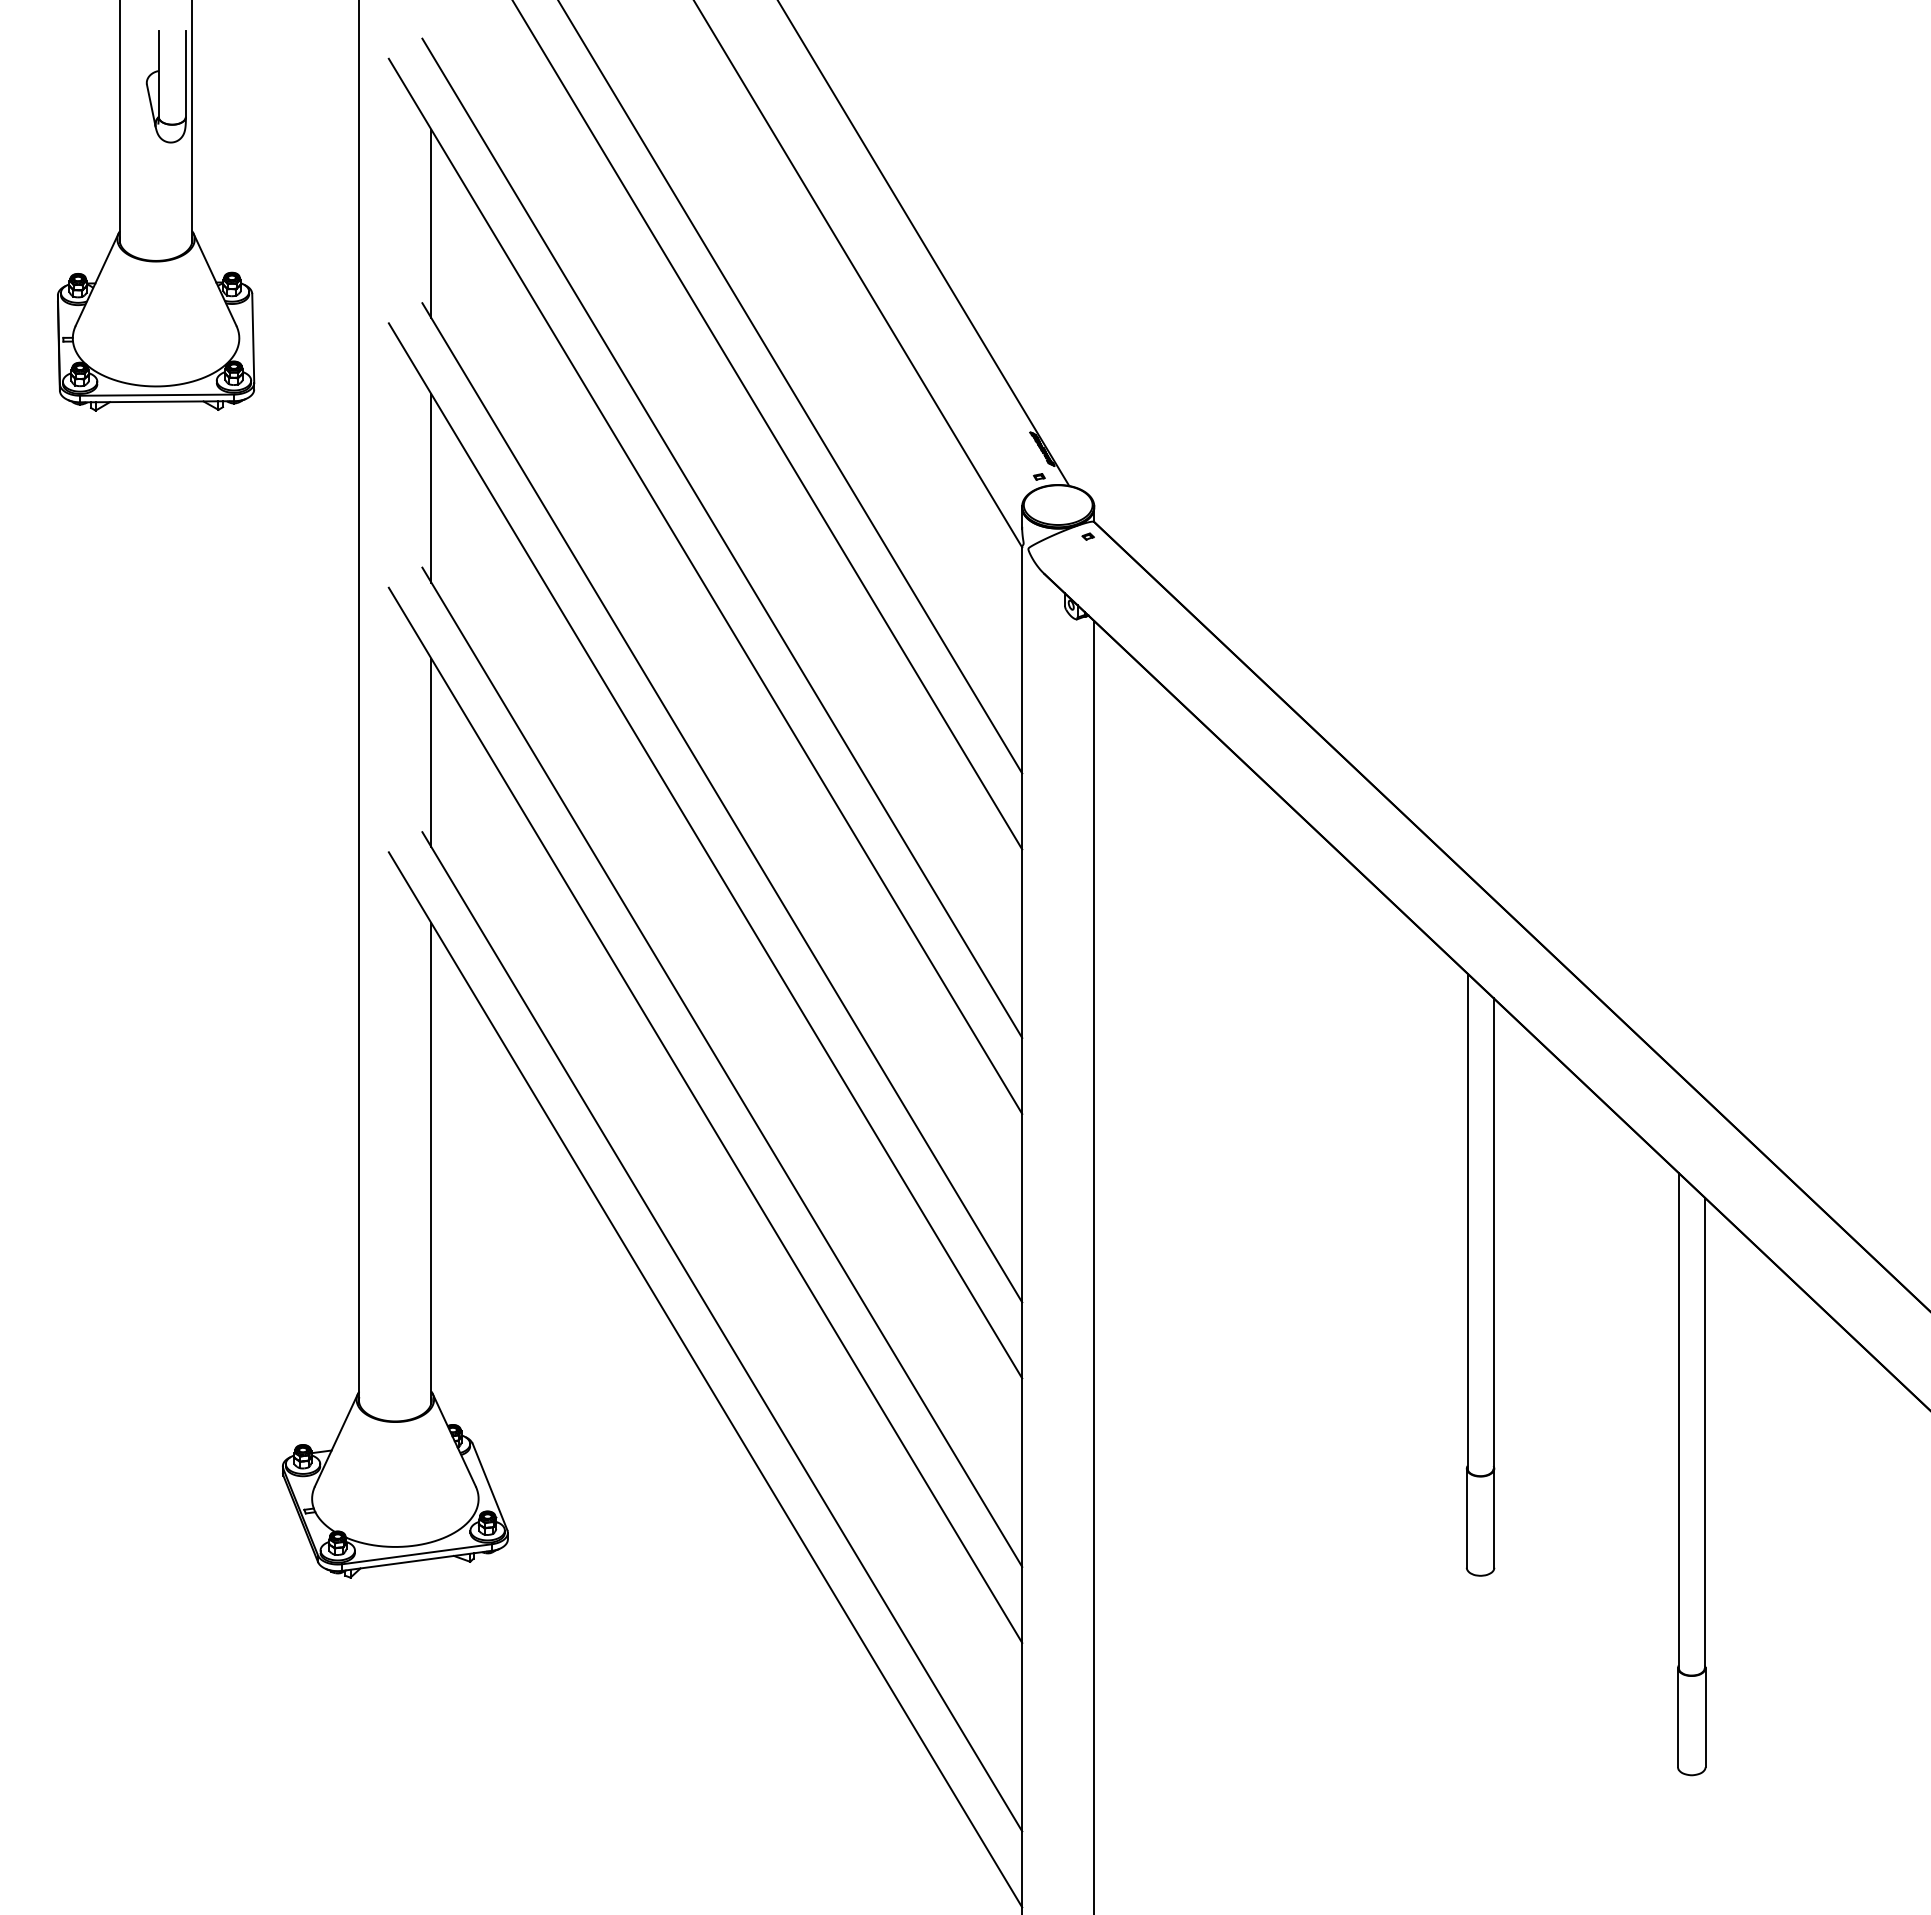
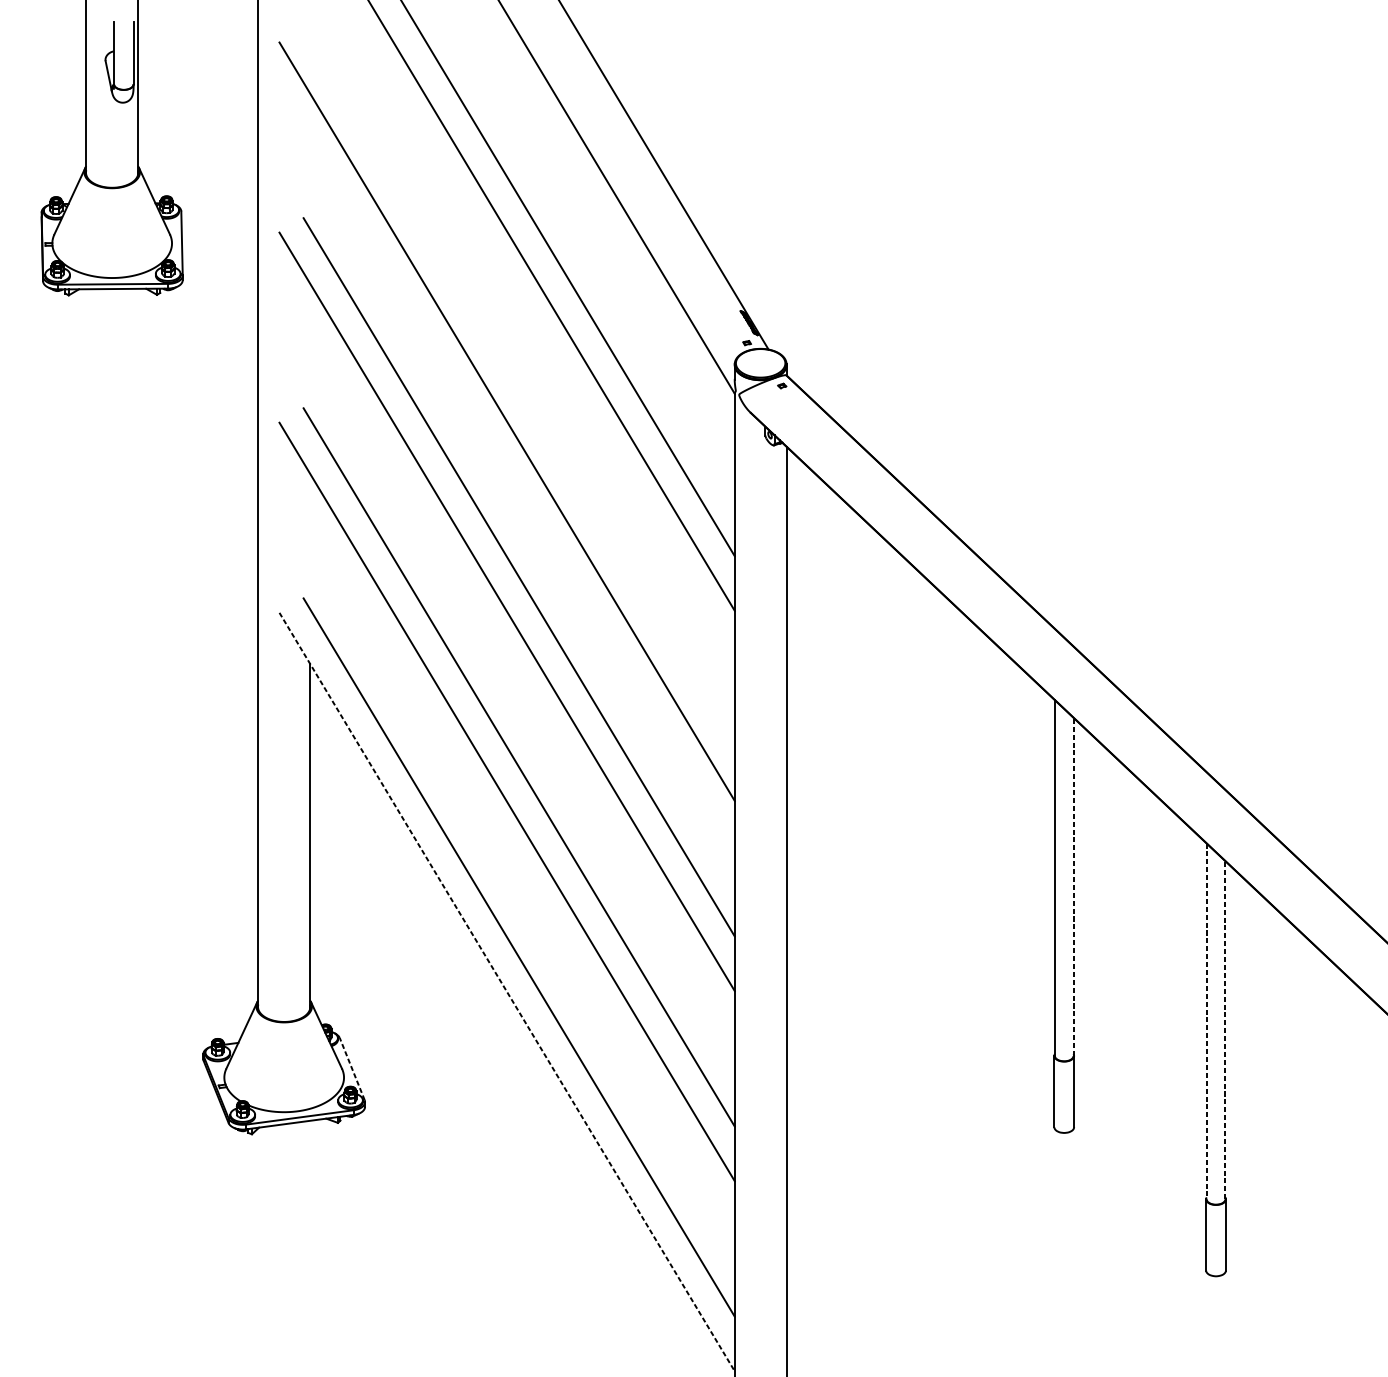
line: (431, 223) -> (310, 160), removed
line: (431, 488) -> (310, 351), removed
line: (722, 537) -> (519, 386), removed
line: (431, 752) -> (310, 541), removed
line: (1493, 1232) -> (1073, 886), solid -> dashed
line: (705, 1380) -> (507, 992), solid -> dashed
line: (1678, 1421) -> (1206, 1022), solid -> dashed
line: (1704, 1432) -> (1225, 1029), solid -> dashed
line: (490, 1486) -> (352, 1068), solid -> dashed

